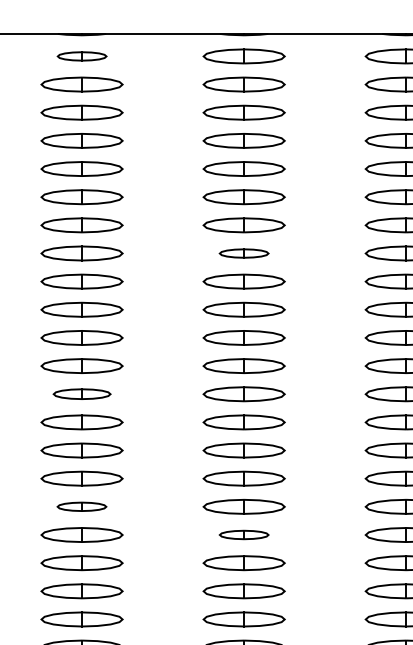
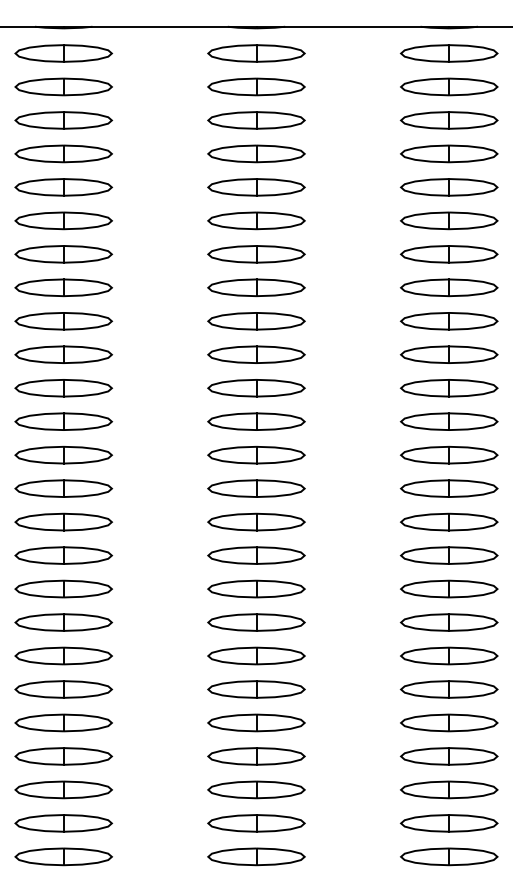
part: (81, 56) -> (63, 53), size x1.67
part: (244, 253) -> (256, 287), size x1.67
part: (81, 393) -> (63, 454), size x1.43
part: (81, 506) -> (63, 588), size x1.67
part: (244, 534) -> (256, 622), size x1.67

